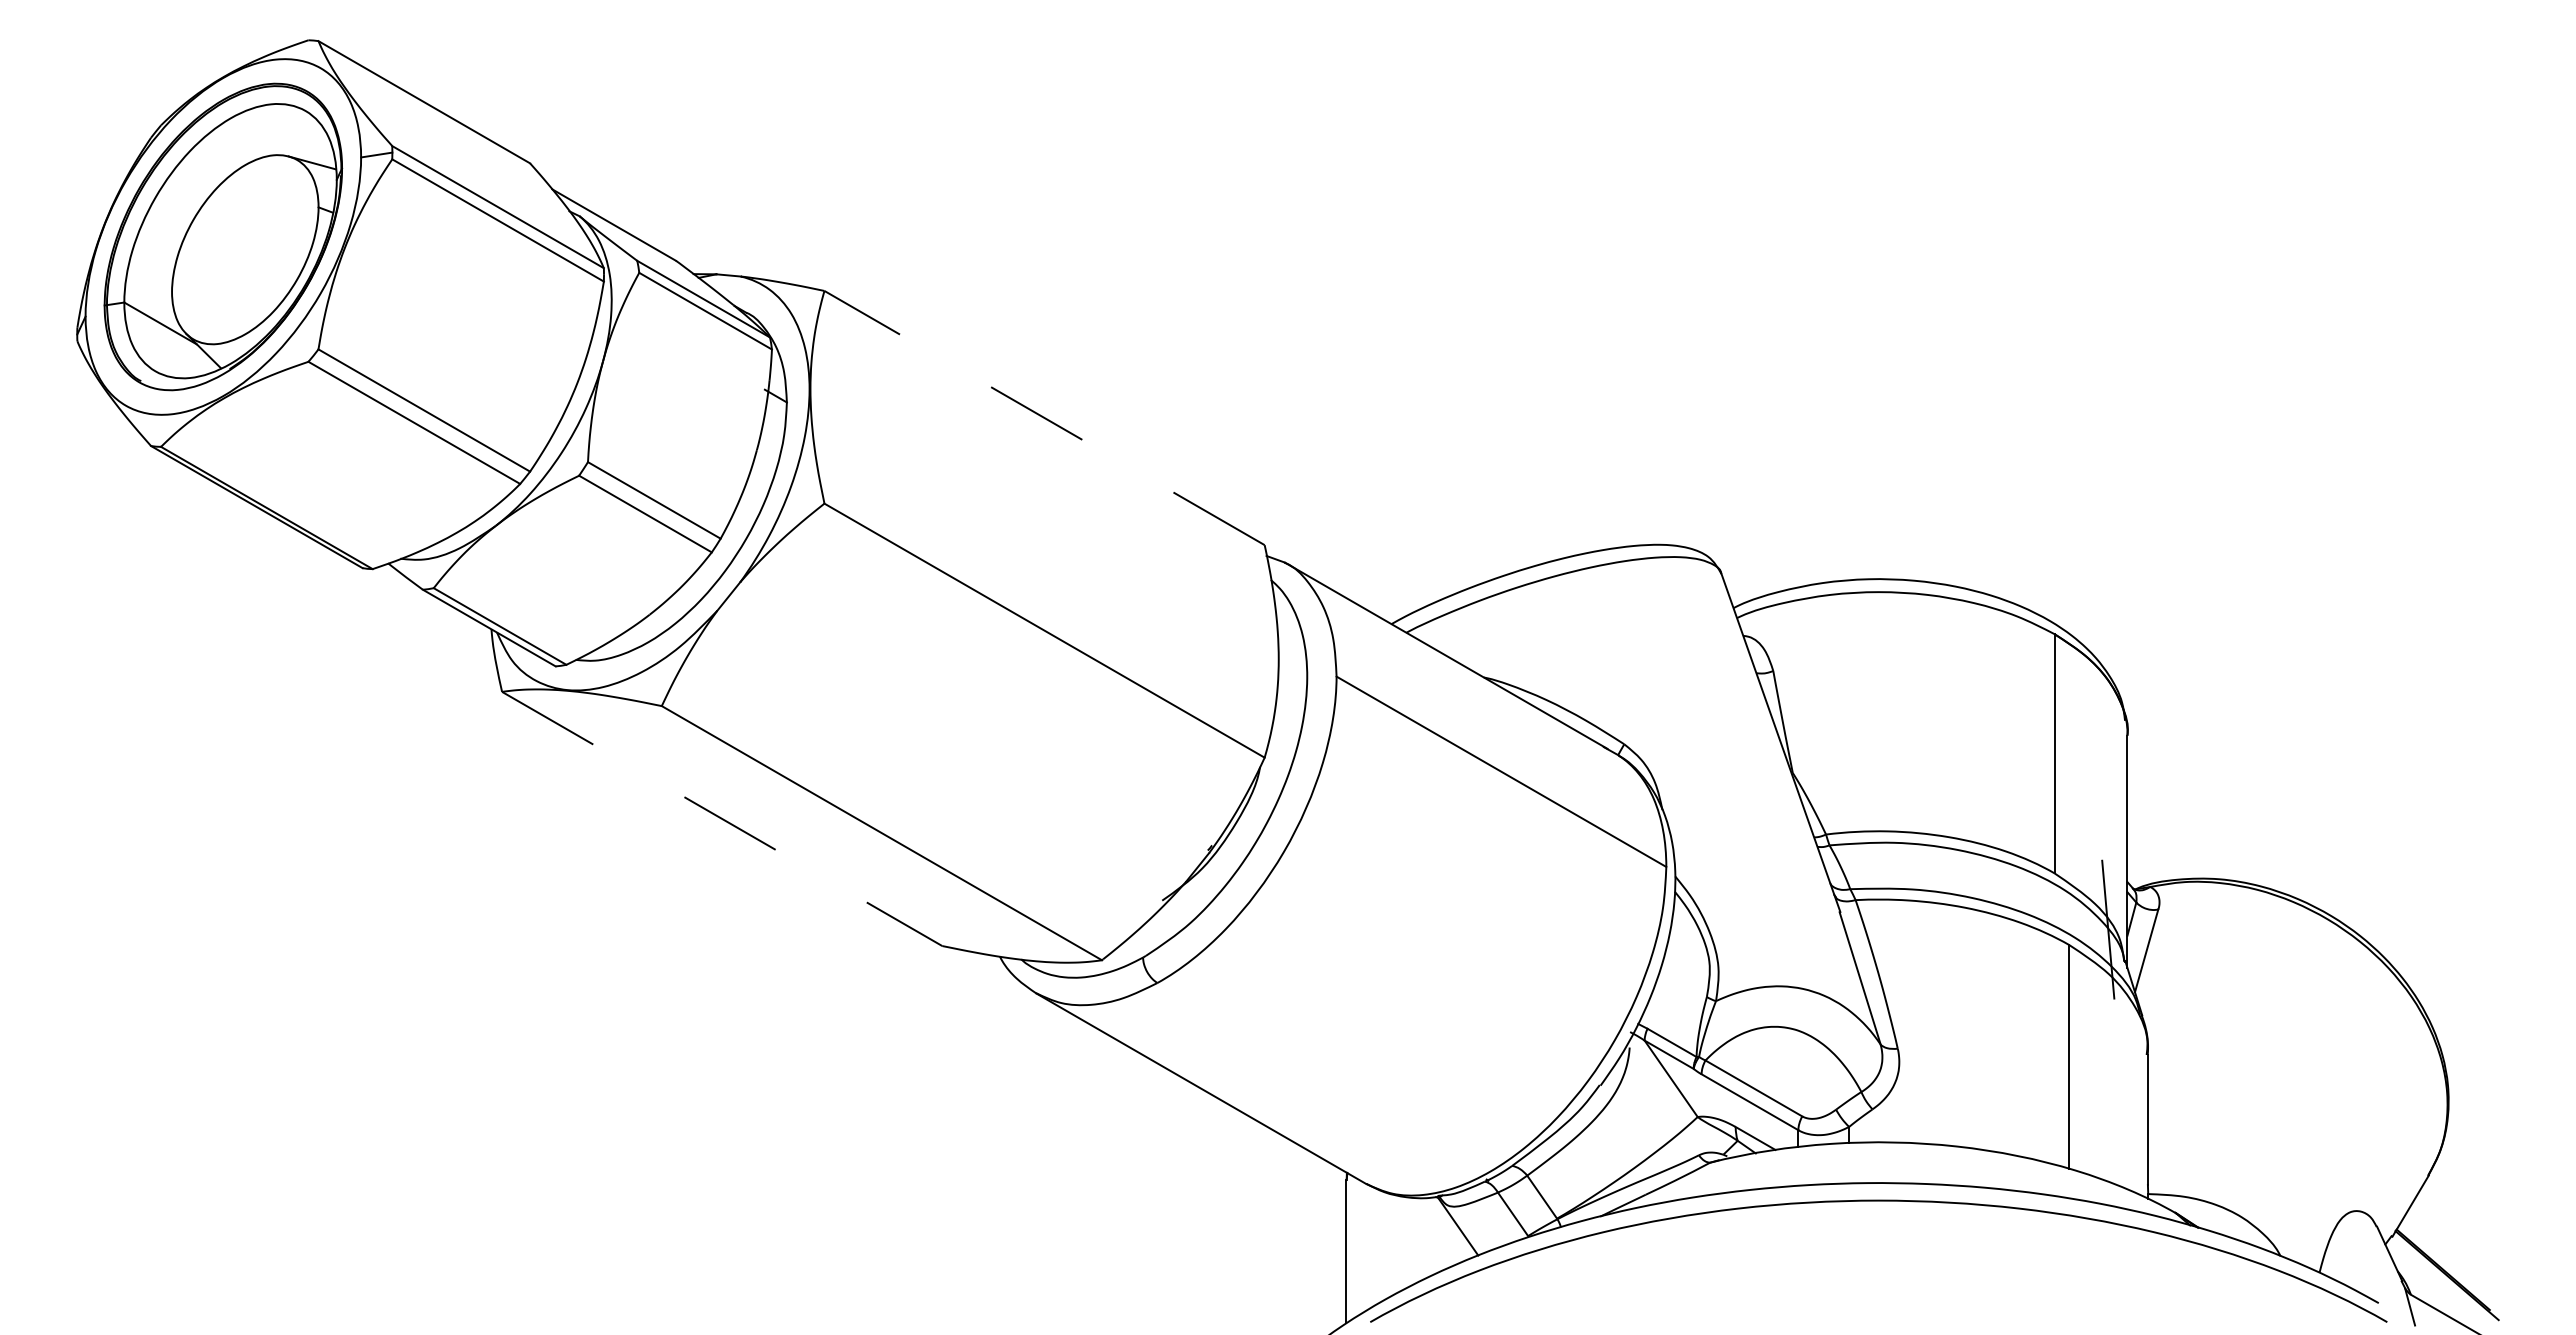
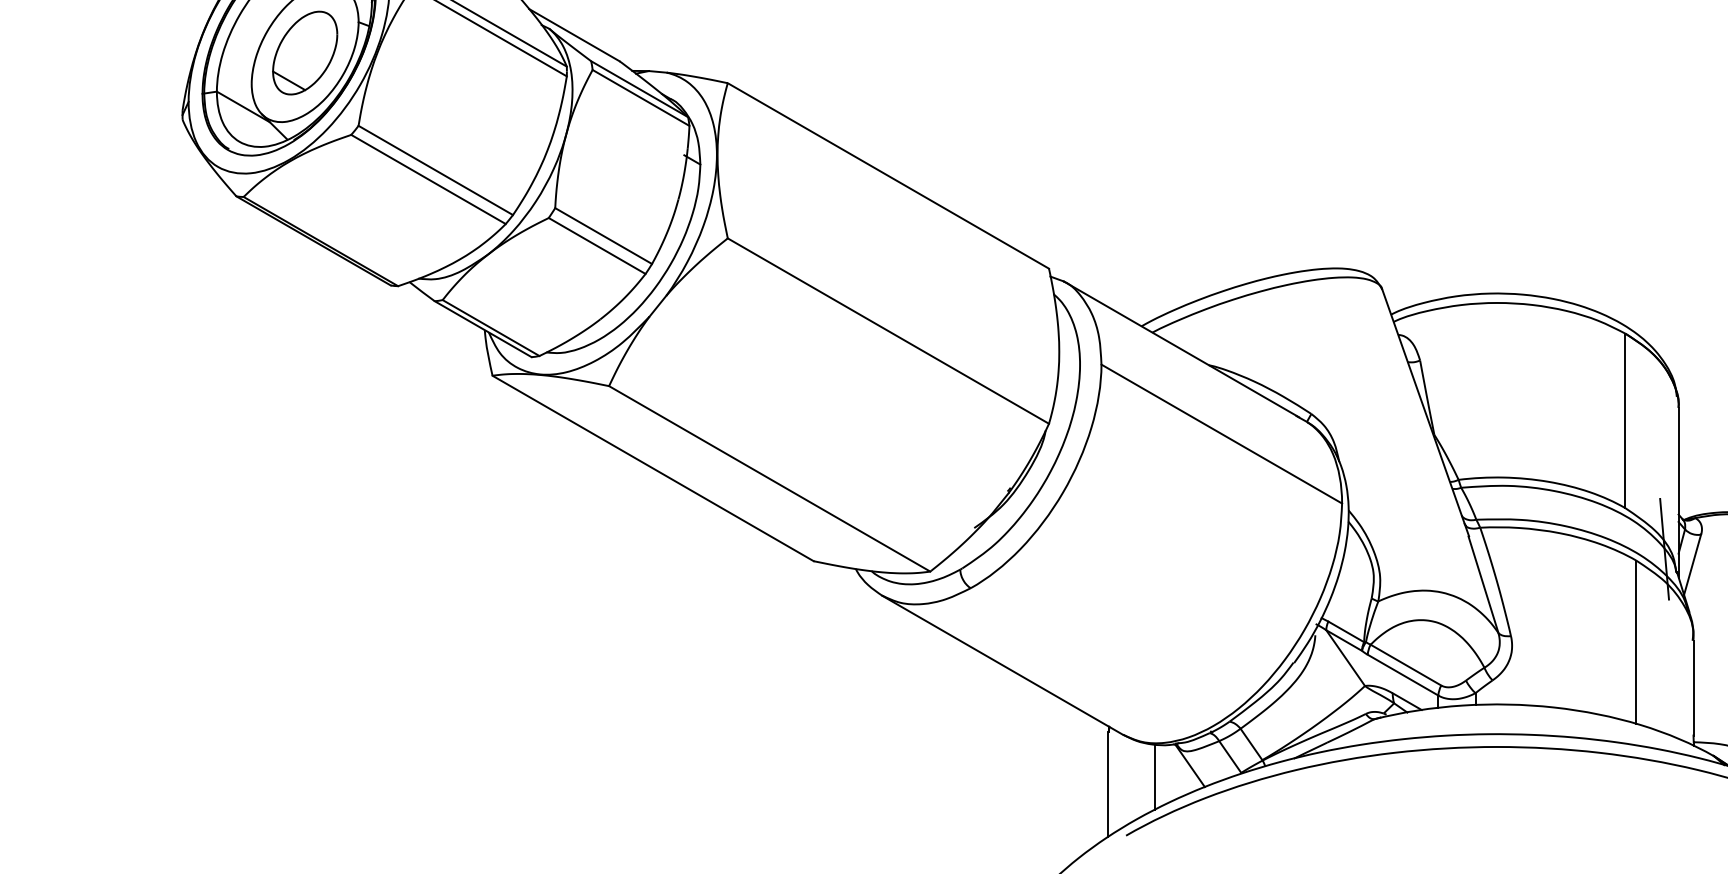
part: (245, 249) -> (305, 52), added
line: (1044, 417) -> (888, 175), dashed -> solid
line: (722, 819) -> (653, 468), dashed -> solid
line: (1409, 1241) -> (1154, 776), added

